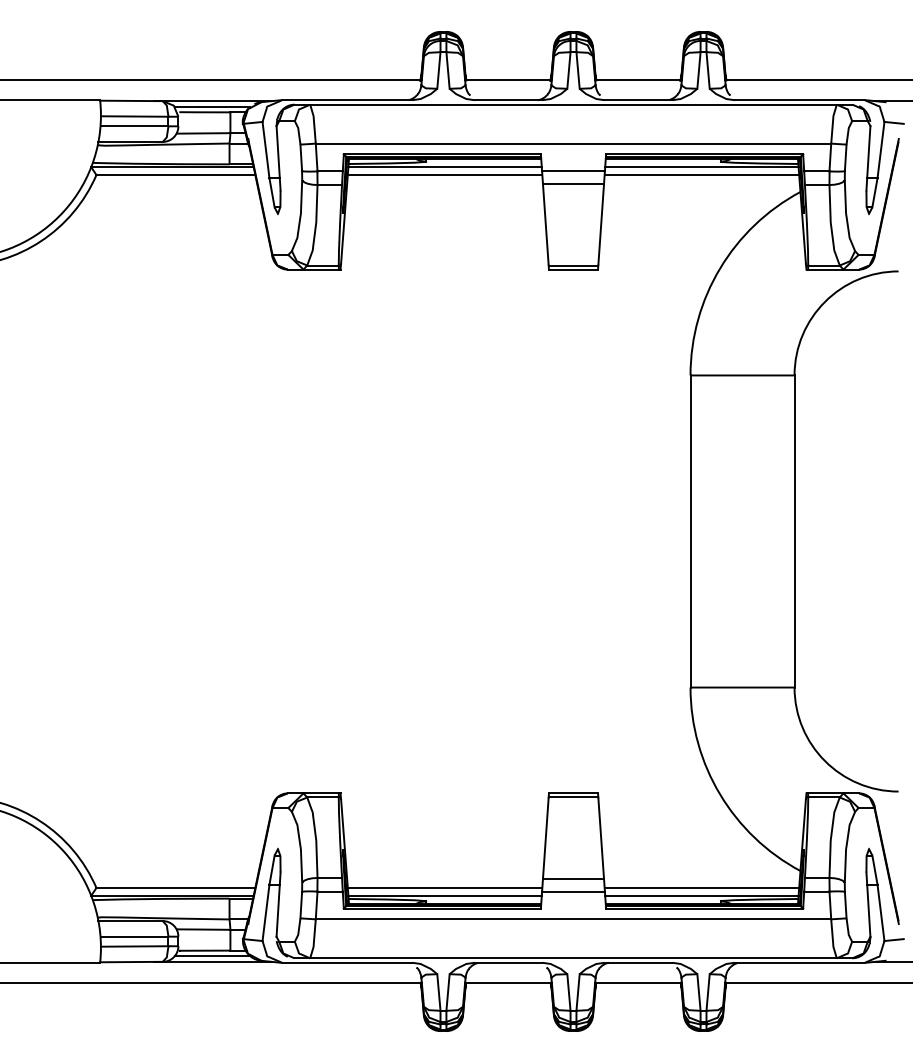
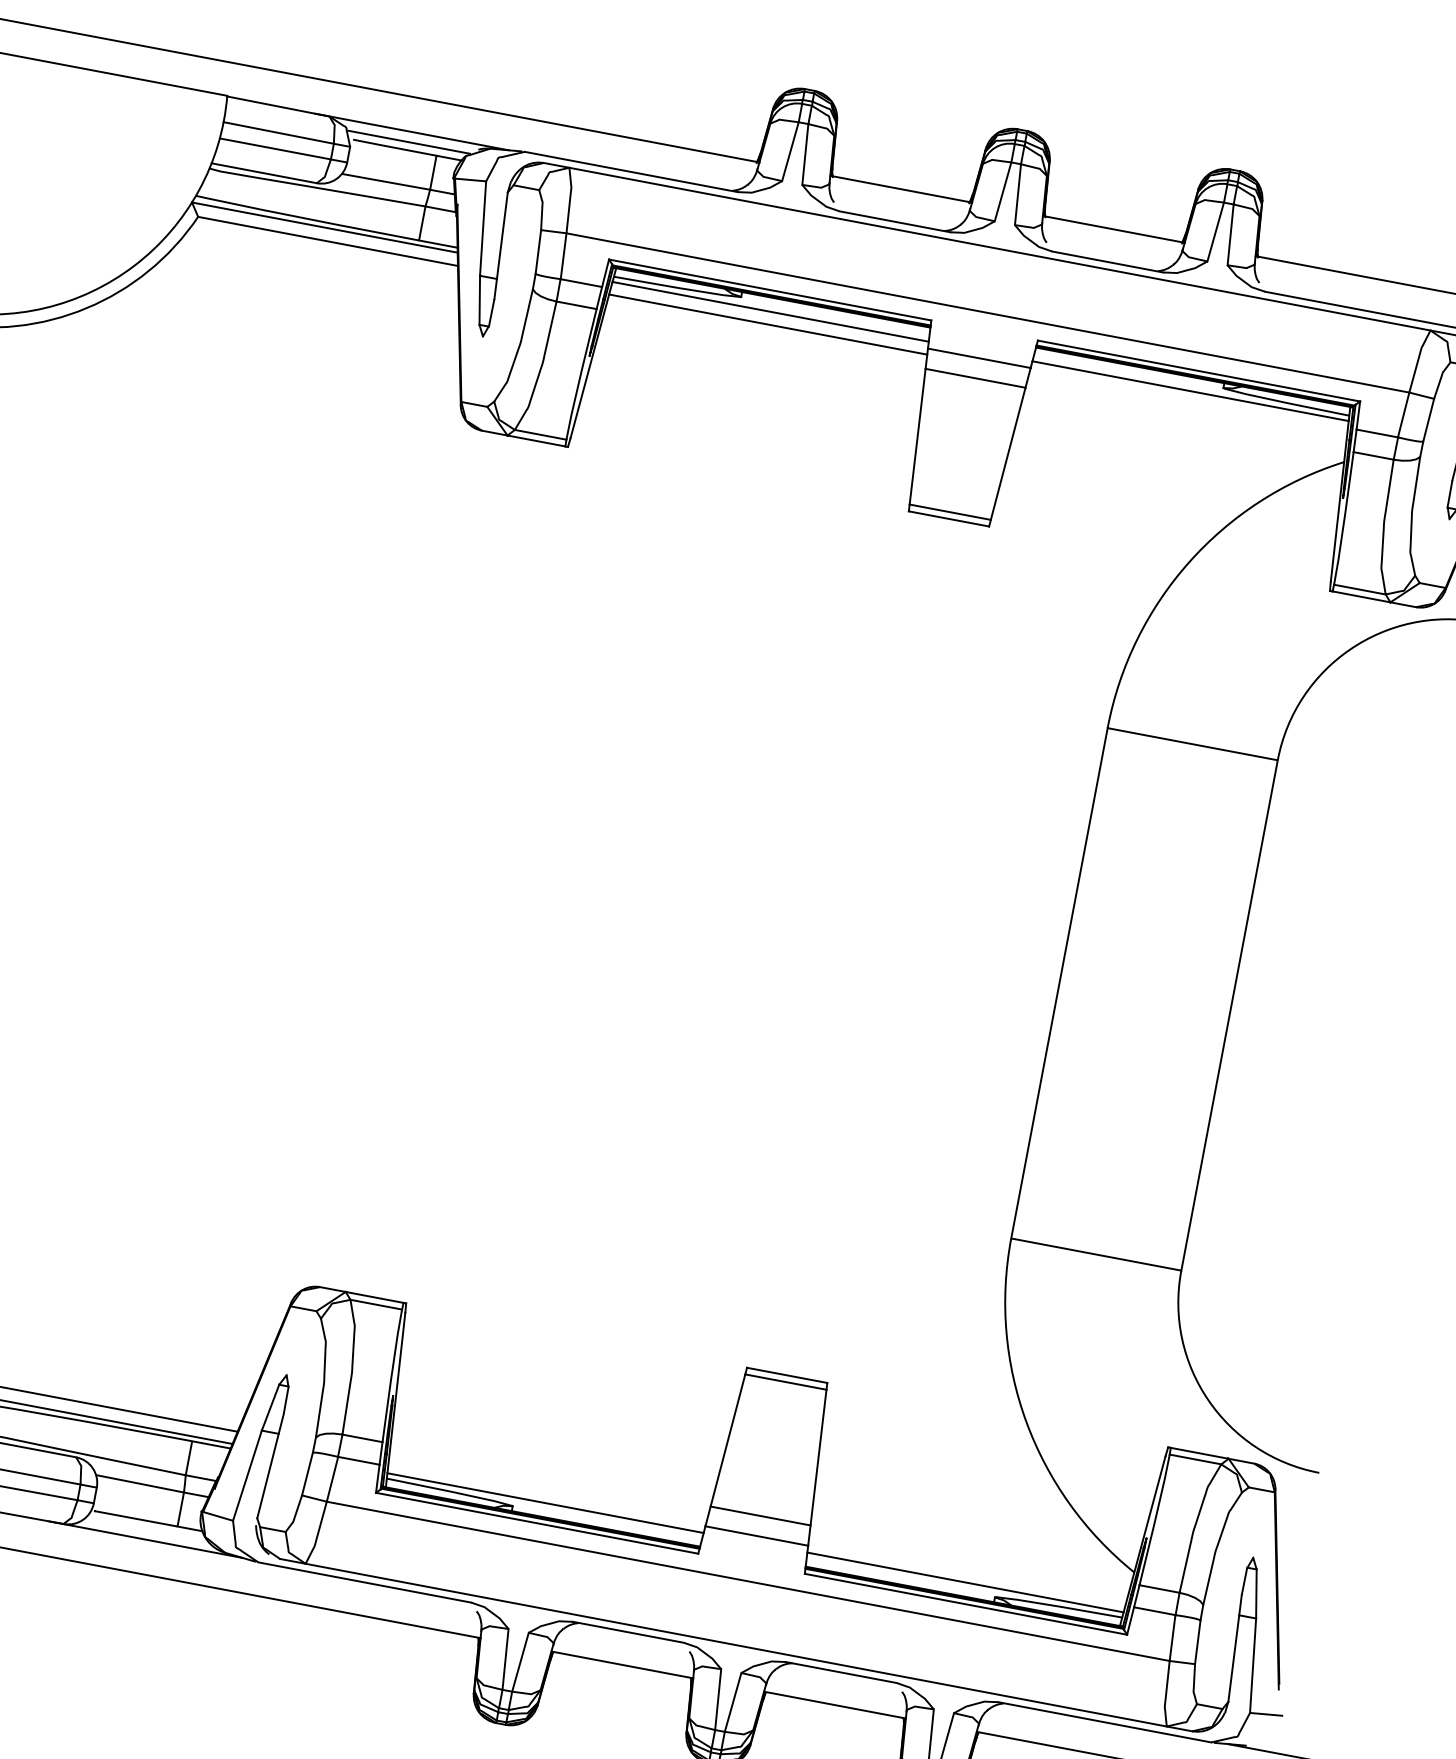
line: (701, 175) -> (1187, 404), removed
line: (444, 887) -> (547, 1489), removed
line: (701, 887) -> (967, 1568), removed
line: (212, 955) -> (146, 1528), removed

